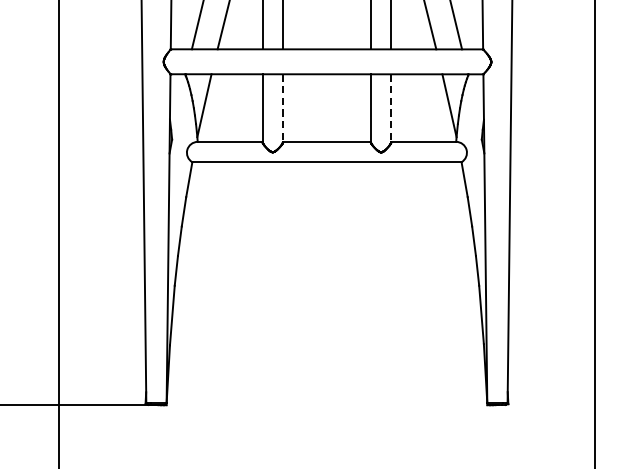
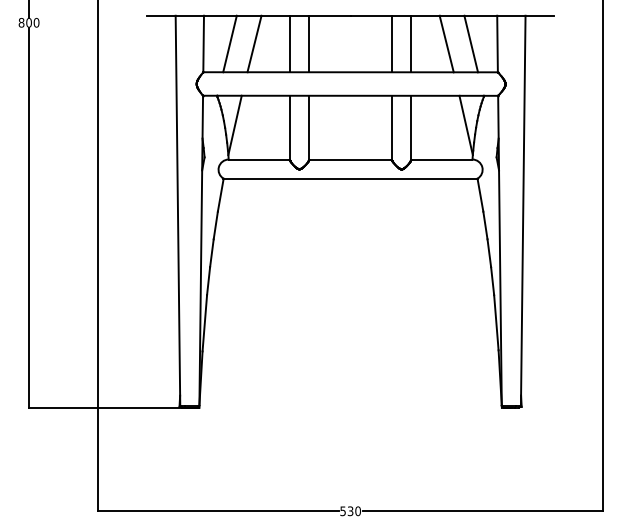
line: (283, 108) -> (309, 128), dashed -> solid
line: (391, 108) -> (411, 128), dashed -> solid

